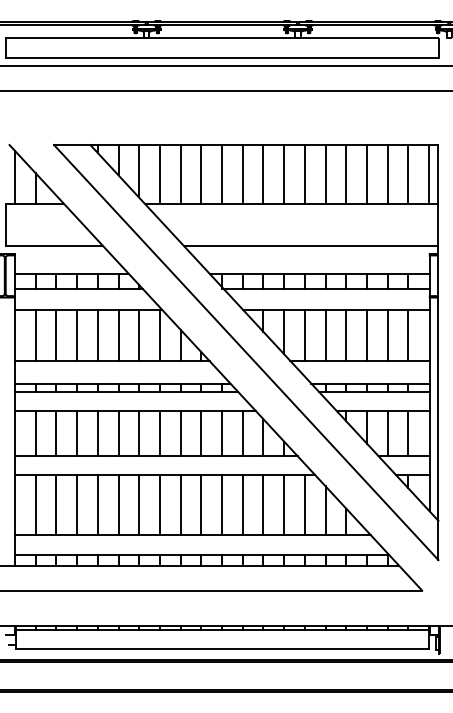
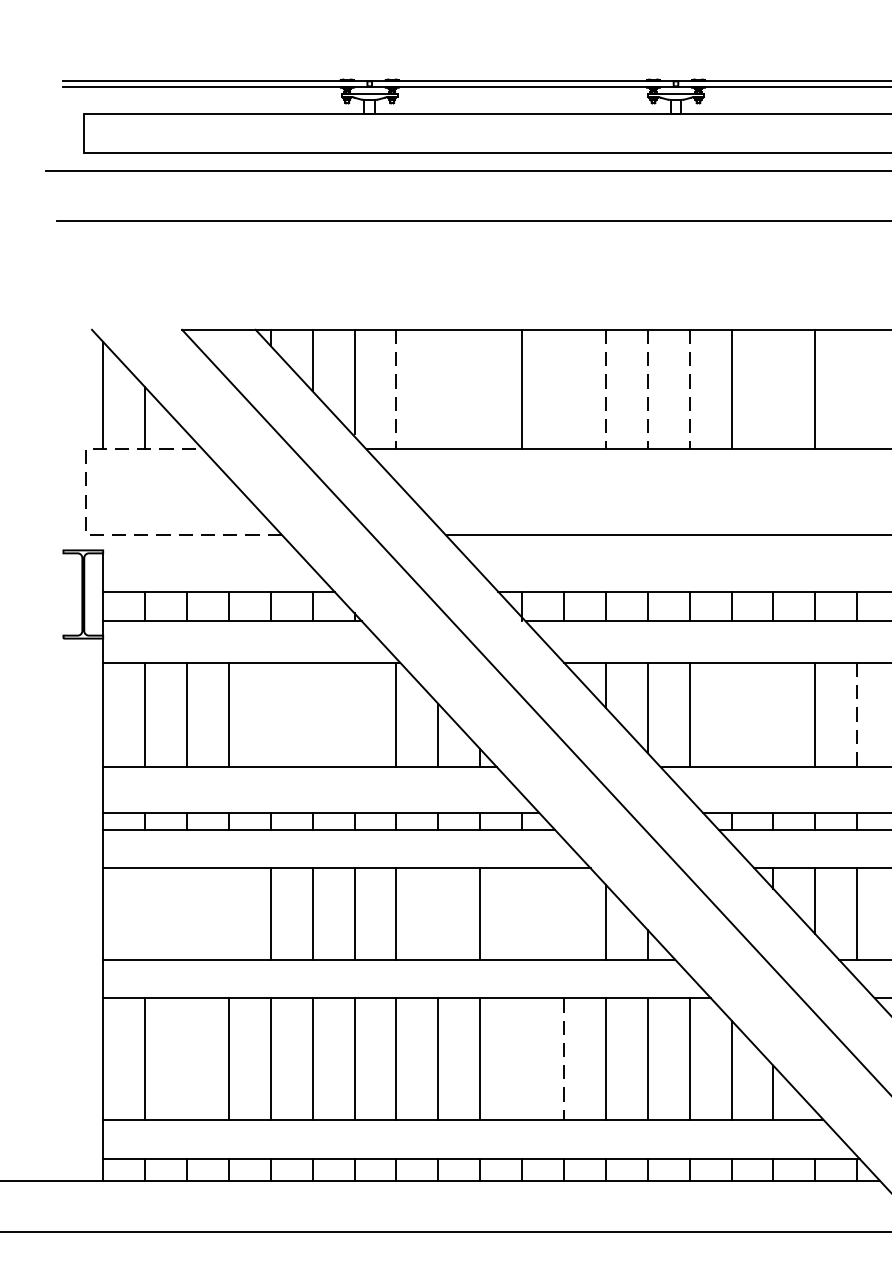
line: (159, 174) -> (395, 389), solid -> dashed
line: (180, 174) -> (438, 389), removed
line: (201, 174) -> (480, 389), removed
line: (242, 174) -> (563, 389), removed
line: (263, 174) -> (606, 389), solid -> dashed
line: (284, 174) -> (648, 389), solid -> dashed
line: (304, 174) -> (689, 389), solid -> dashed
line: (346, 174) -> (774, 389), removed
line: (387, 174) -> (857, 389), removed
line: (6, 244) -> (85, 531), solid -> dashed
line: (97, 335) -> (270, 715), removed
line: (118, 335) -> (312, 715), removed
line: (139, 335) -> (355, 715), removed
line: (325, 335) -> (731, 715), removed
line: (346, 335) -> (774, 715), removed
line: (387, 335) -> (857, 715), solid -> dashed
line: (35, 433) -> (144, 913), removed
line: (56, 433) -> (187, 913), removed
line: (77, 433) -> (229, 913), removed
line: (180, 433) -> (438, 913), removed
line: (222, 433) -> (523, 913), removed
line: (242, 433) -> (563, 913), removed
line: (56, 505) -> (187, 1059), removed
line: (222, 505) -> (523, 1059), removed
line: (242, 505) -> (563, 1059), solid -> dashed

